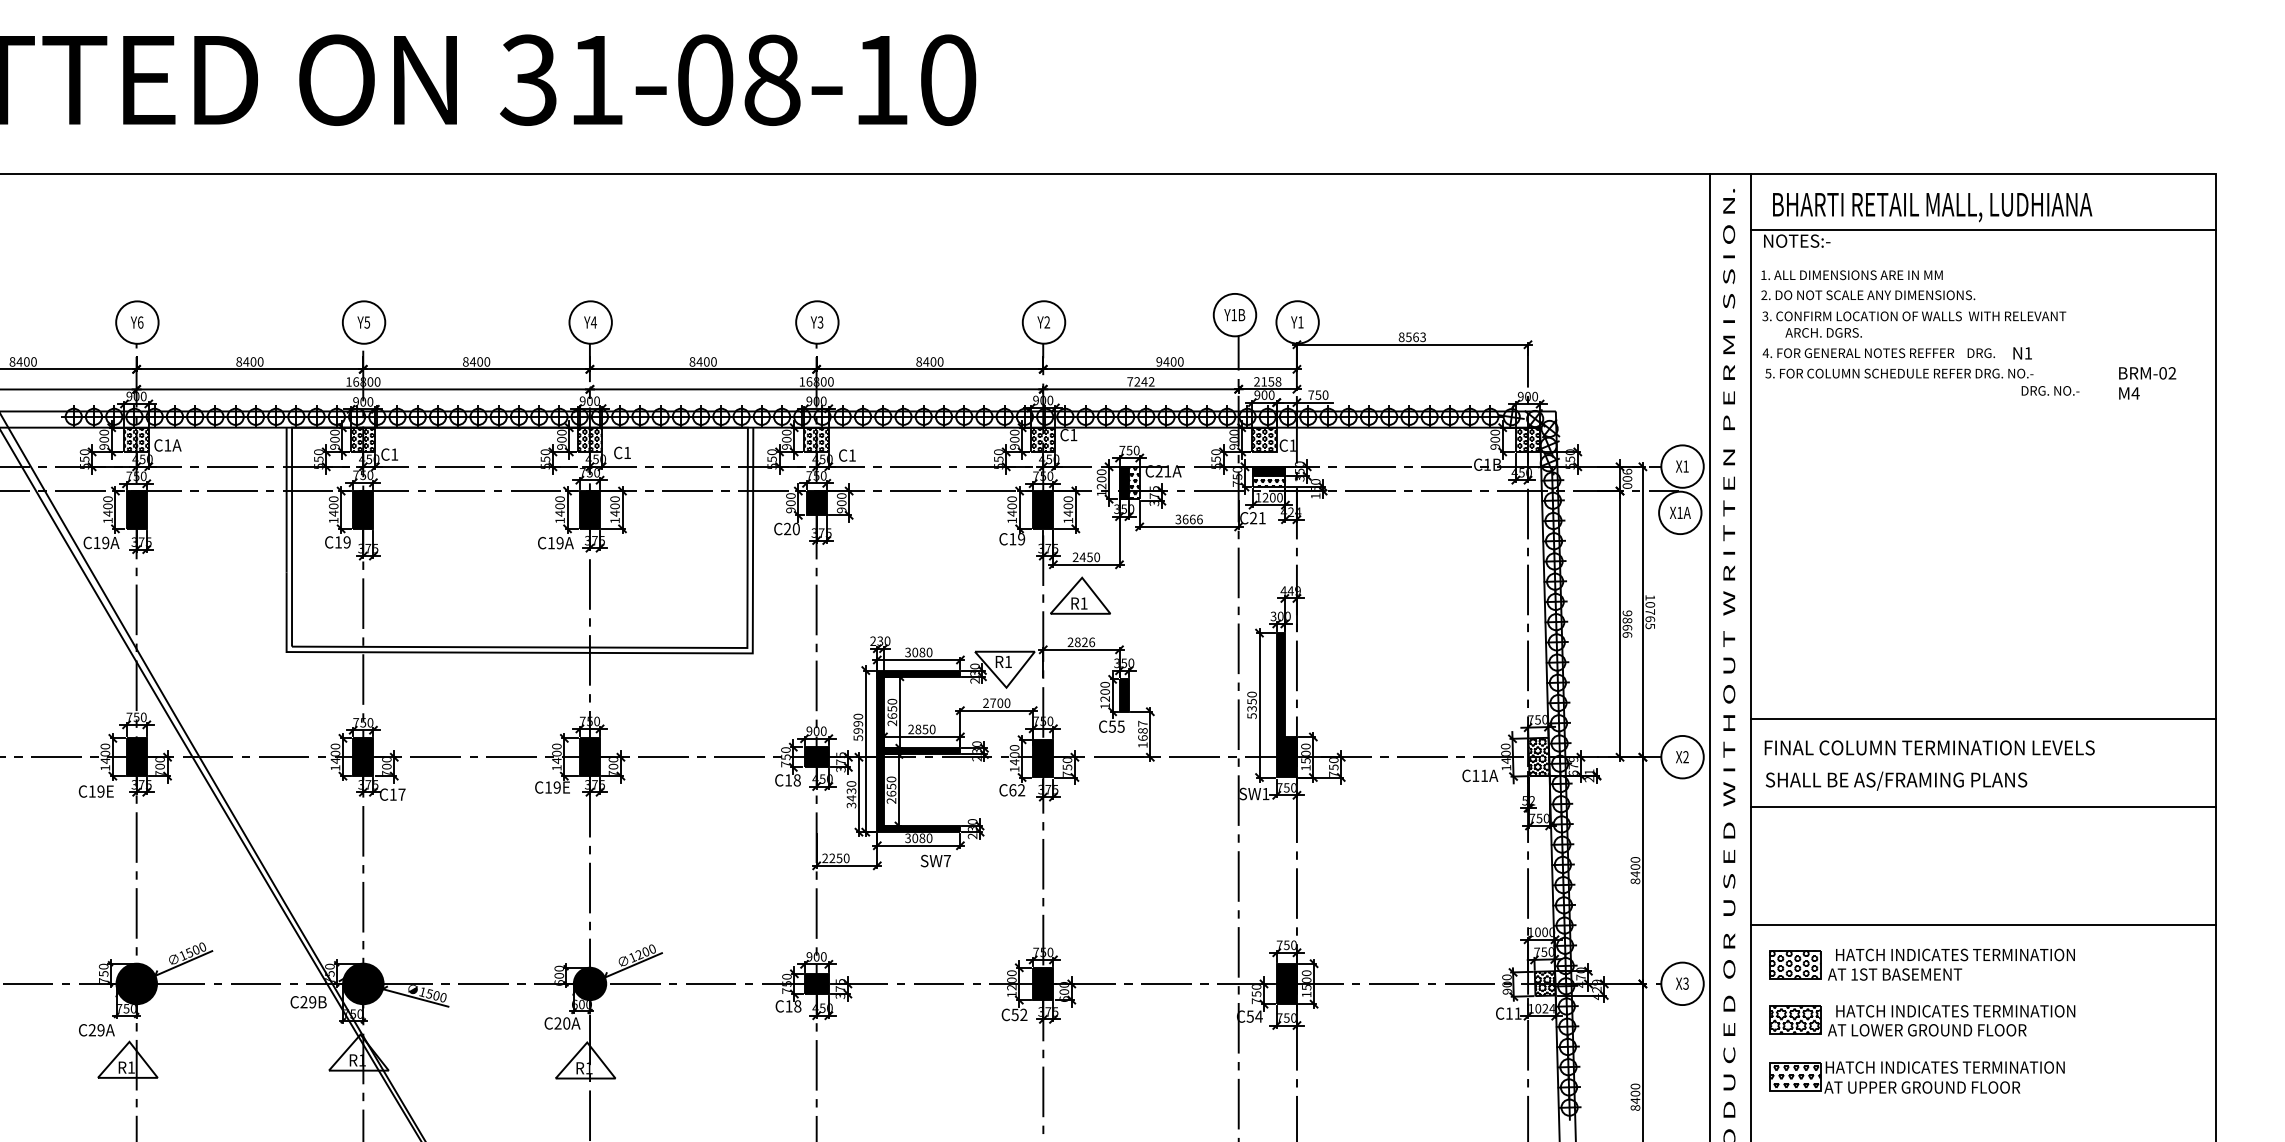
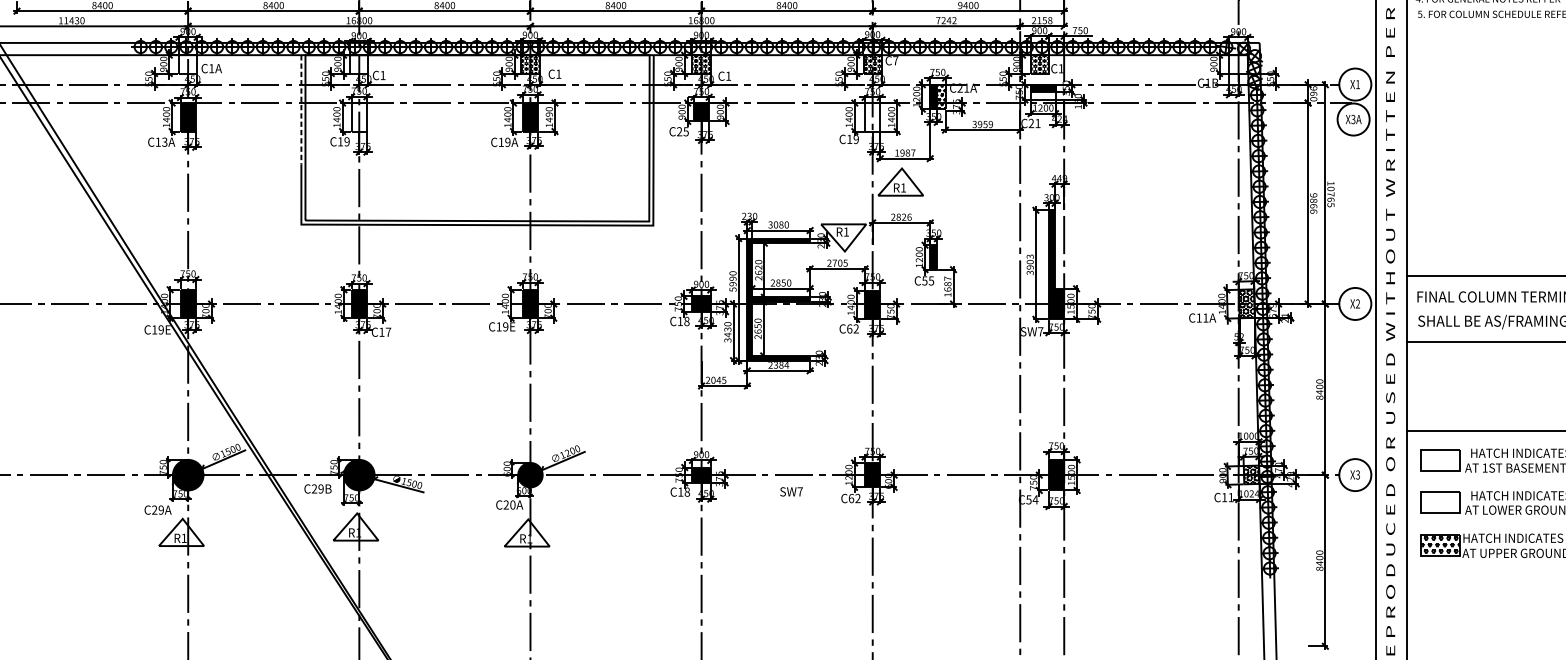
text: (1073, 435) -> (895, 61), C1 -> C7
hatch: (136, 439) -> (188, 64), removed
hatch: (363, 439) -> (359, 64), removed
hatch: (1528, 439) -> (1239, 64), removed
text: (1627, 478) -> (1313, 93), 900 -> 960
hatch: (1269, 481) -> (1043, 95), removed
line: (286, 500) -> (301, 110), solid -> dashed
text: (614, 506) -> (548, 114), 1400 -> 1490
fill: (363, 509) -> (359, 116), removed
fill: (1043, 509) -> (872, 116), removed
text: (1679, 512) -> (1353, 119), X1A -> X3A
text: (1192, 519) -> (985, 124), 3666 -> 3959
text: (795, 528) -> (685, 131), C20 -> C25
text: (105, 543) -> (164, 142), C19A -> C13A
text: (1086, 557) -> (905, 153), 2450 -> 1987
text: (1007, 702) -> (845, 262), 2700 -> 2705
text: (1251, 704) -> (1029, 264), 5350 -> 3903
text: (892, 708) -> (758, 267), 2650 -> 2620
text: (1265, 794) -> (1040, 332), SW1 -> SW7
text: (918, 838) -> (778, 365), 3080 -> 2384
text: (839, 858) -> (718, 380), 2250 -> 2045
text: (935, 860) -> (791, 491), moved
hatch: (1794, 964) -> (1439, 460), removed
text: (1014, 1014) -> (850, 498), C52 -> C62
hatch: (1794, 1019) -> (1439, 502), removed

